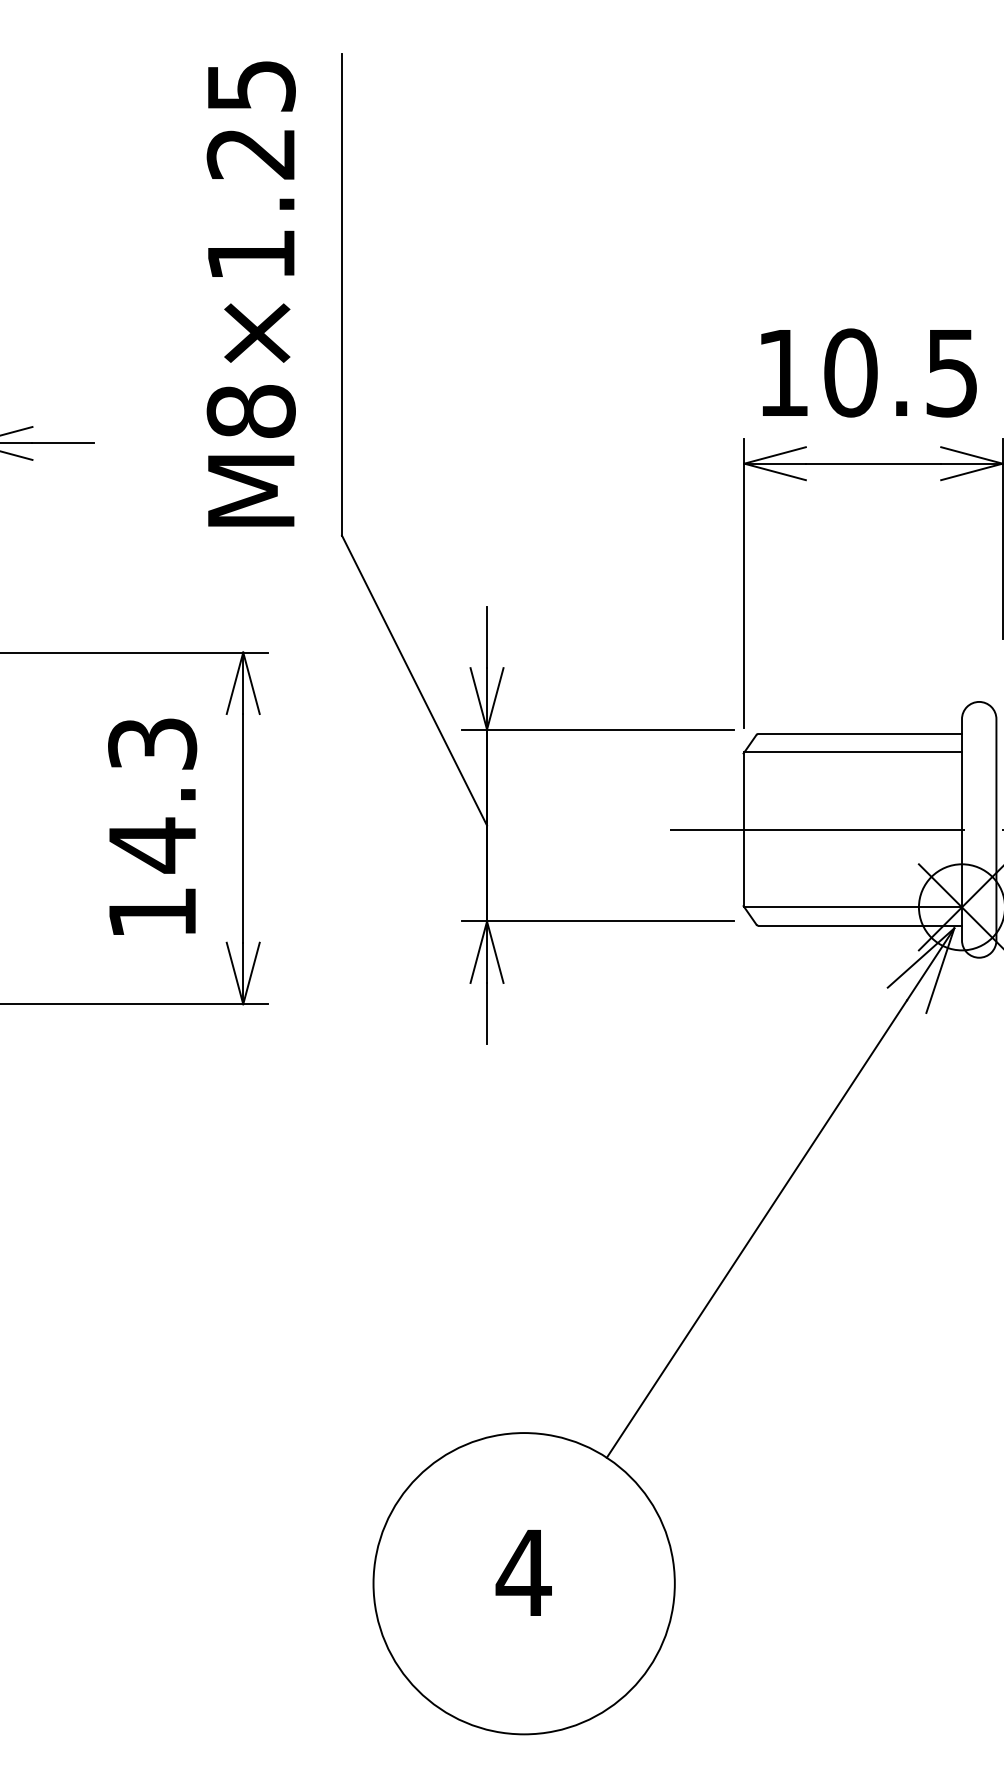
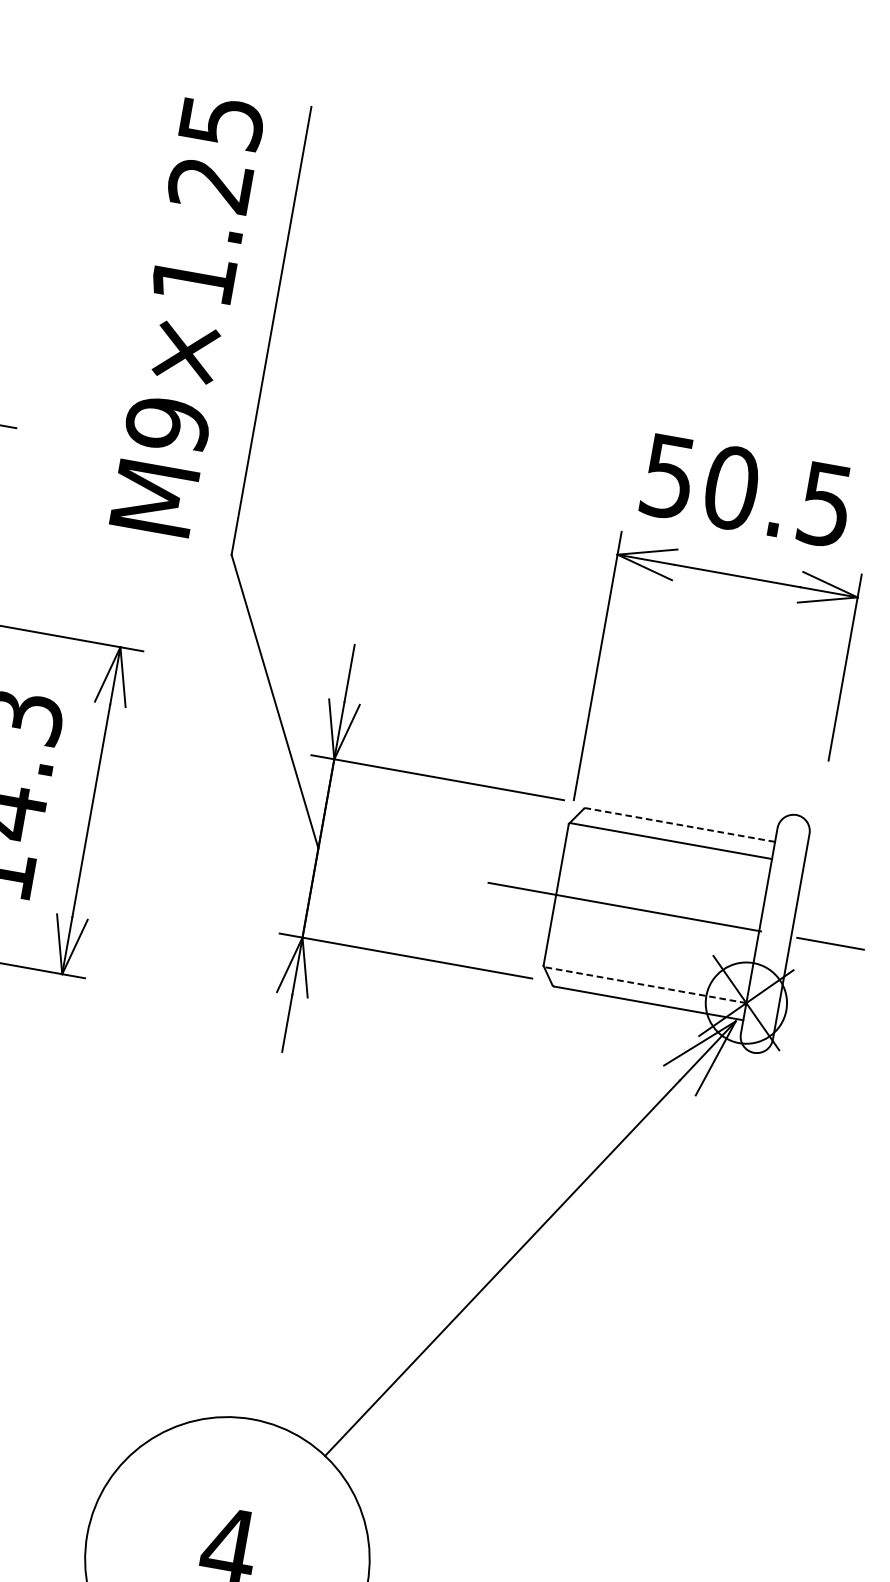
text: (782, 373) -> (667, 477), 10.5 -> 50.5
text: (250, 411) -> (167, 424), M8×1.25 -> M9×1.25
line: (860, 733) -> (680, 824), solid -> dashed
line: (853, 907) -> (645, 985), solid -> dashed

